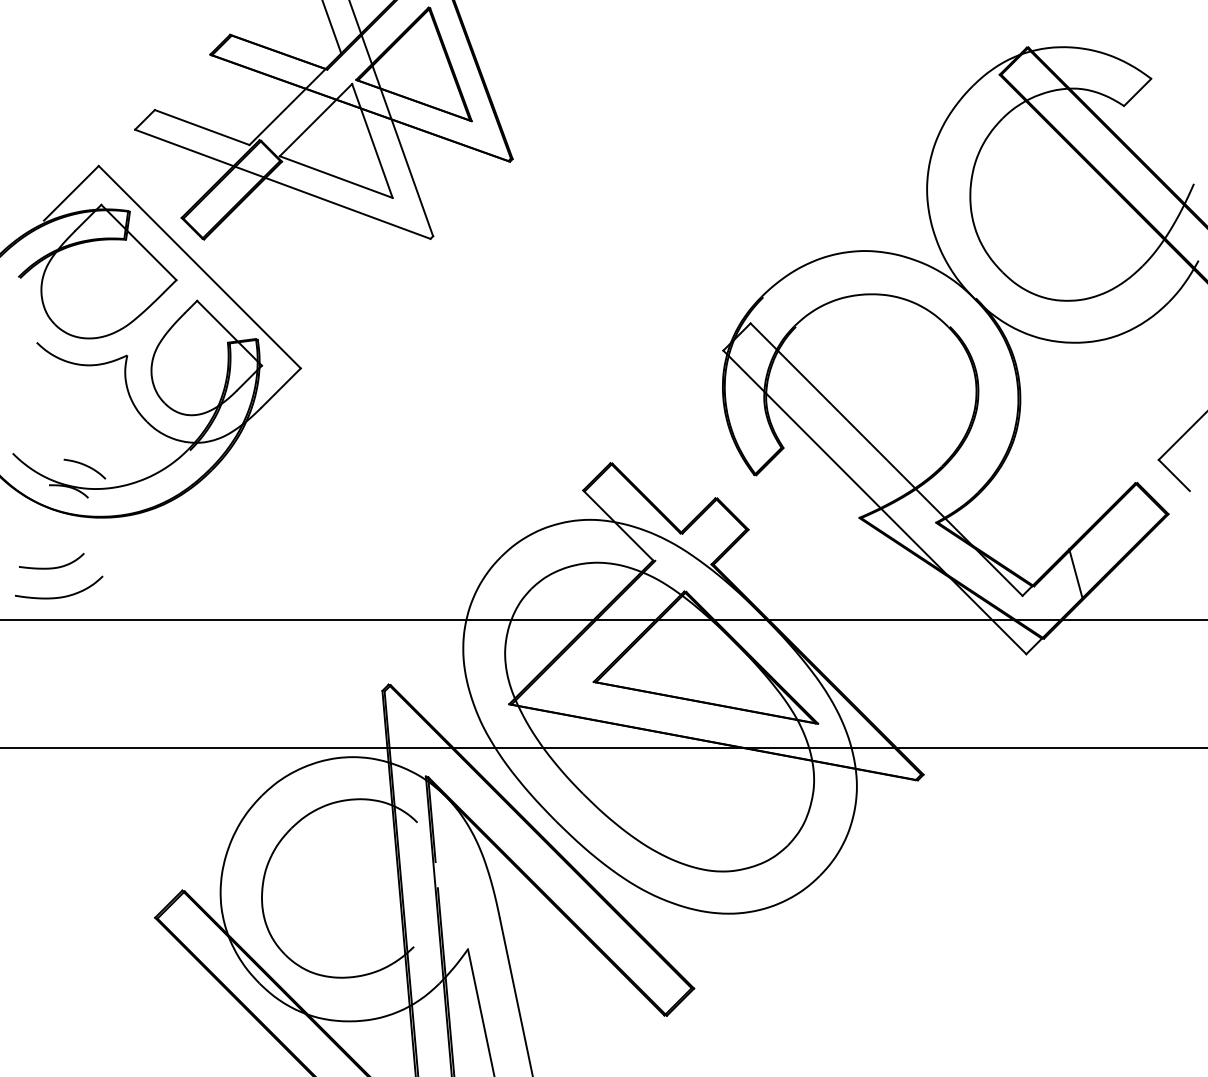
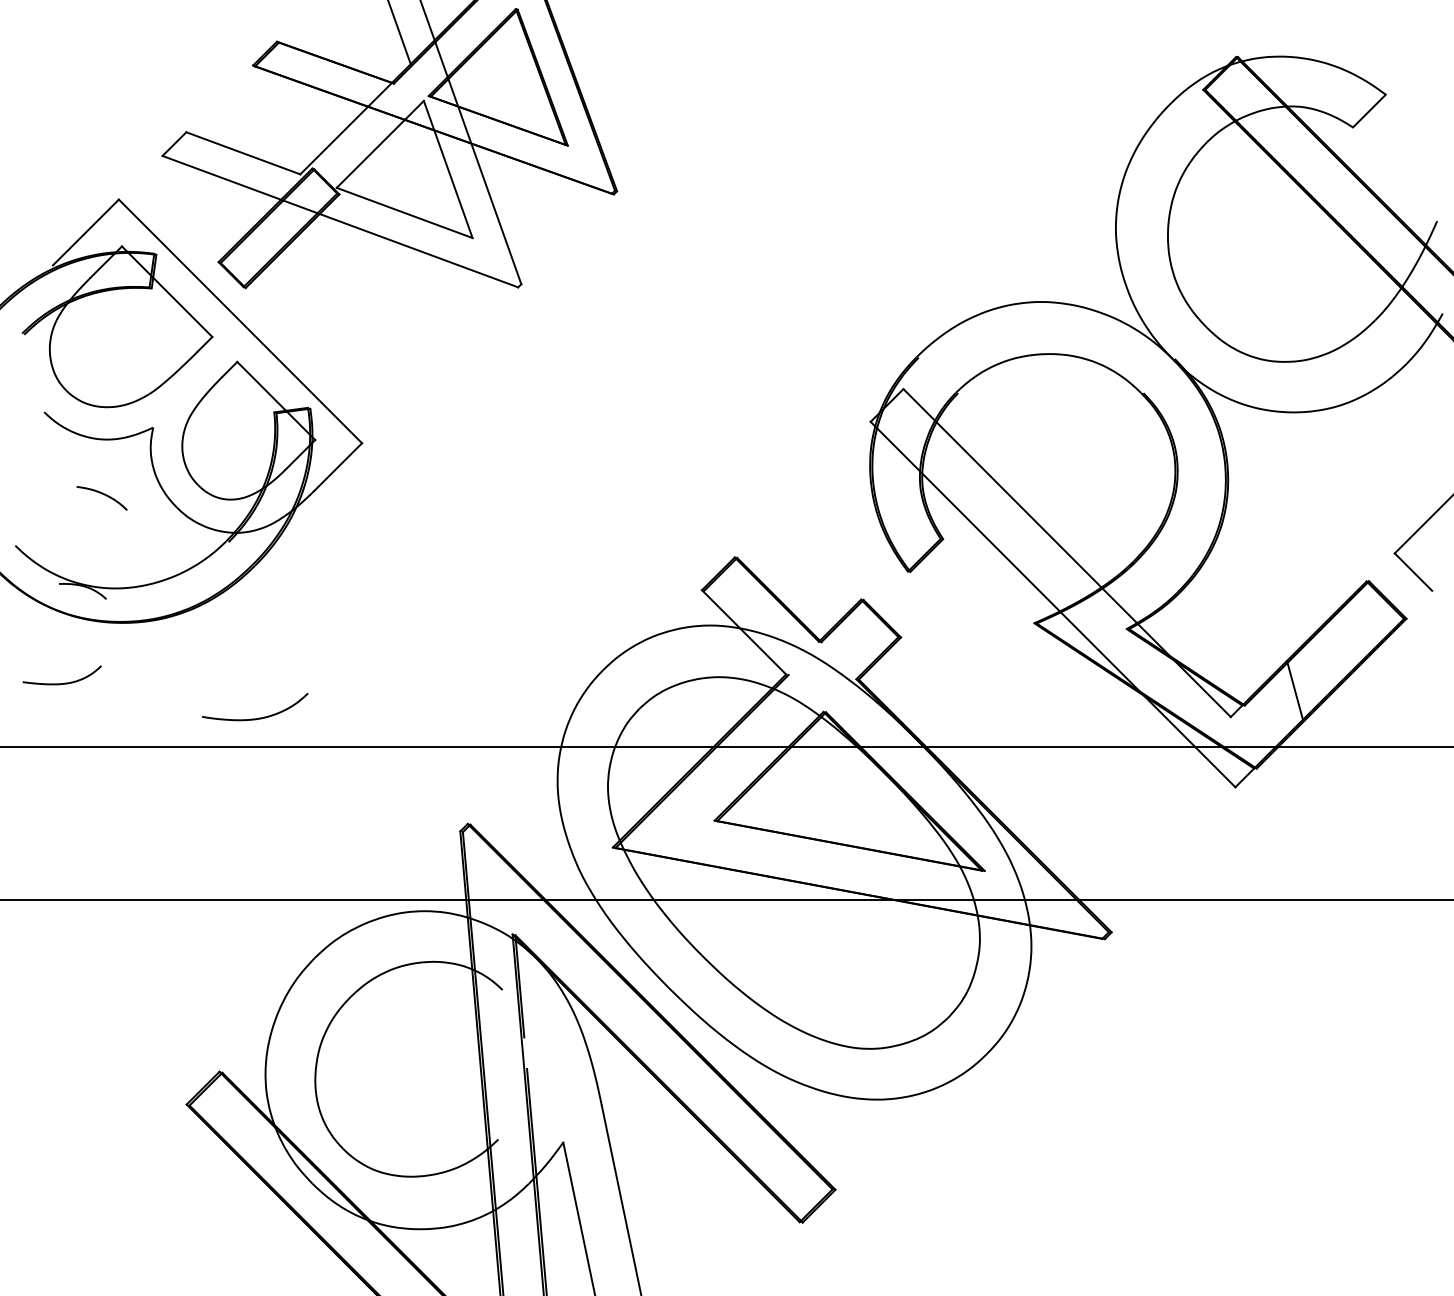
curve: (85, 466) -> (102, 495), moved
curve: (59, 596) -> (255, 717), moved

